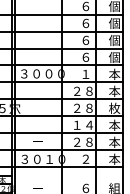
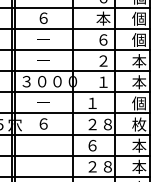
text: (37, 22) -> (43, 17), ― -> ６
text: (85, 22) -> (102, 17), ６ -> 本
text: (85, 56) -> (102, 59), ６ -> ２
text: (114, 56) -> (139, 59), 個 -> 本
text: (83, 90) -> (100, 102), ２８ -> １
text: (114, 90) -> (139, 102), 本 -> 個
text: (37, 107) -> (43, 123), ― -> ６
text: (83, 124) -> (100, 144), １４ -> ６

